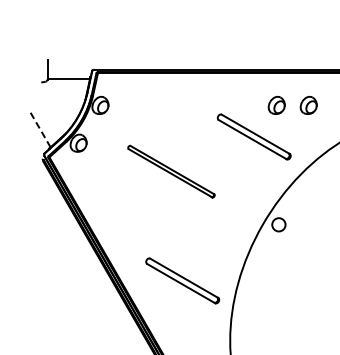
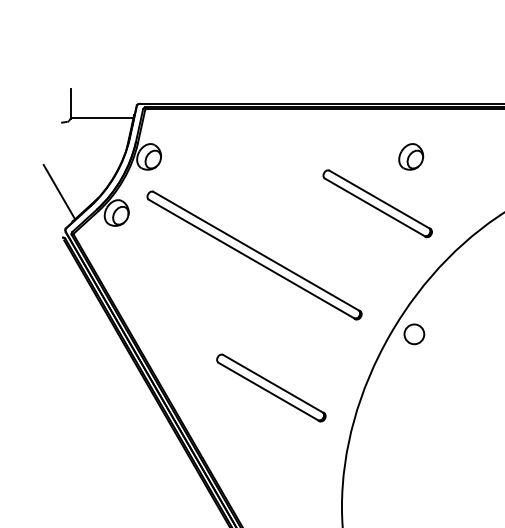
part: (308, 105) -> (458, 156), removed
line: (39, 128) -> (58, 191), dashed -> solid
part: (171, 171) -> (254, 255), size x1.67
part: (182, 280) -> (271, 387), moved

